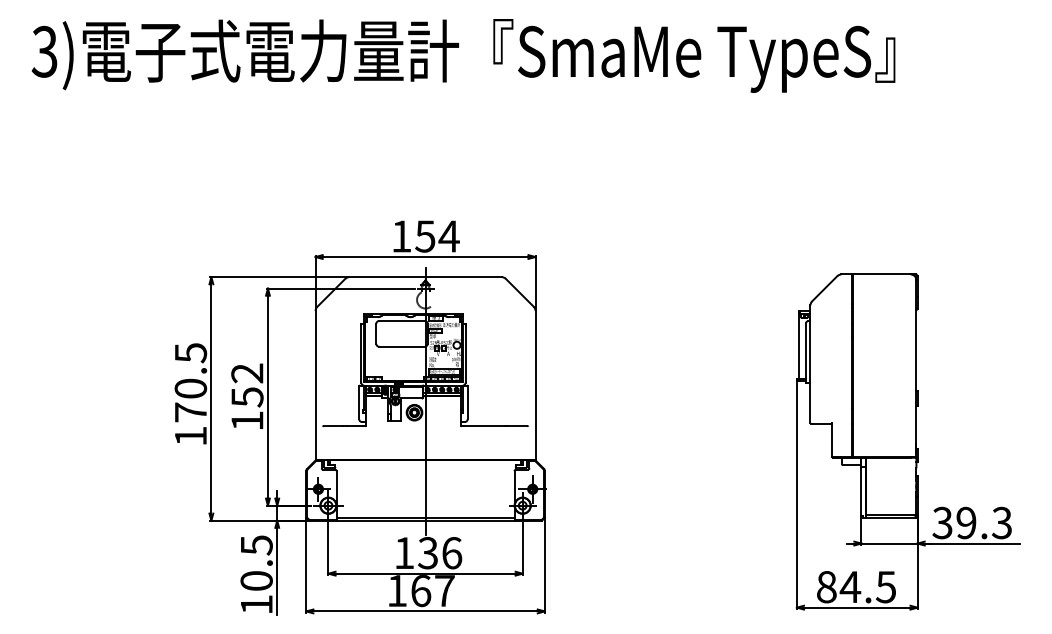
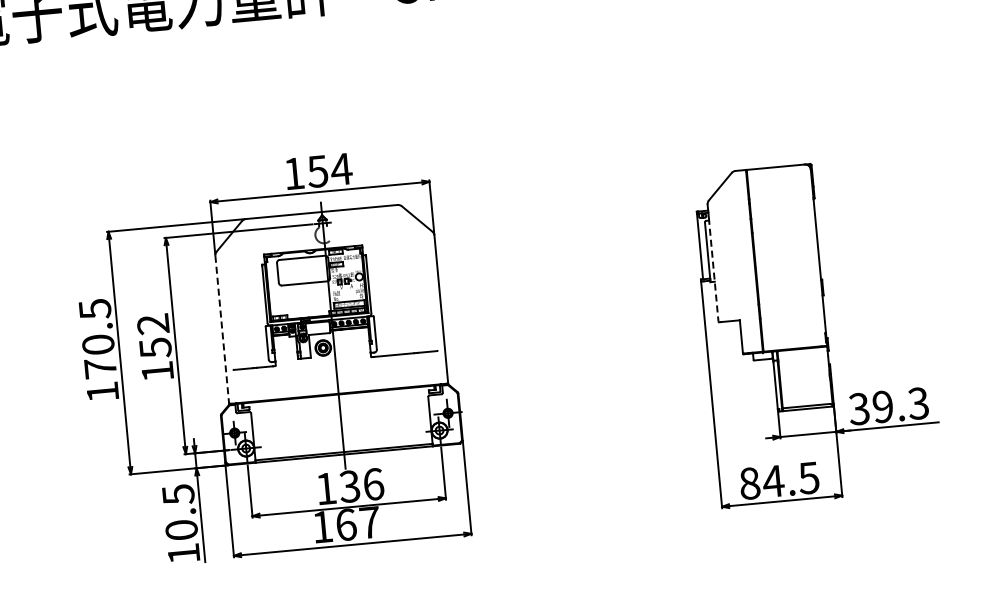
line: (810, 371) -> (713, 270), solid -> dashed
line: (315, 385) -> (222, 330), solid -> dashed

